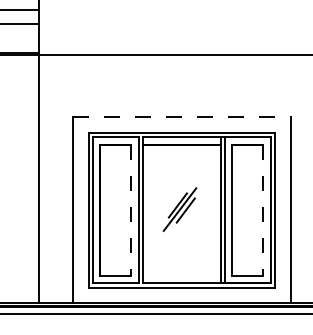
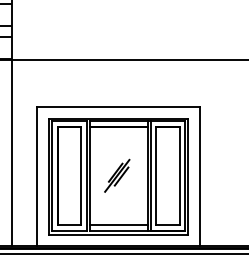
line: (182, 116) -> (119, 106), dashed -> solid
line: (130, 210) -> (80, 176), dashed -> solid
line: (263, 210) -> (179, 176), dashed -> solid
line: (181, 275) -> (118, 225), added

